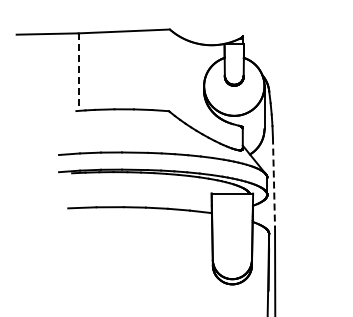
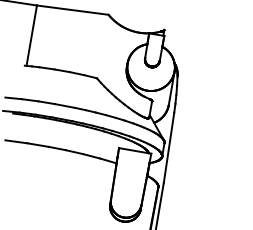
line: (78, 72) -> (31, 35), dashed -> solid
line: (273, 182) -> (168, 147), dashed -> solid

